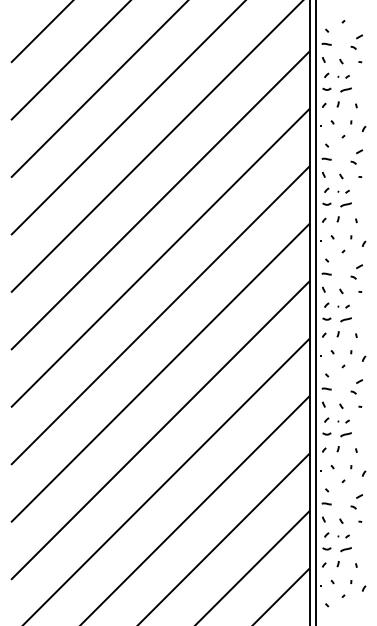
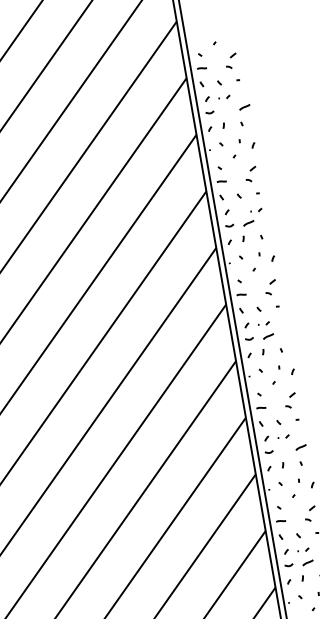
curve: (345, 89) -> (244, 106), moved
part: (343, 191) -> (256, 210), moved
curve: (345, 434) -> (300, 447), moved

